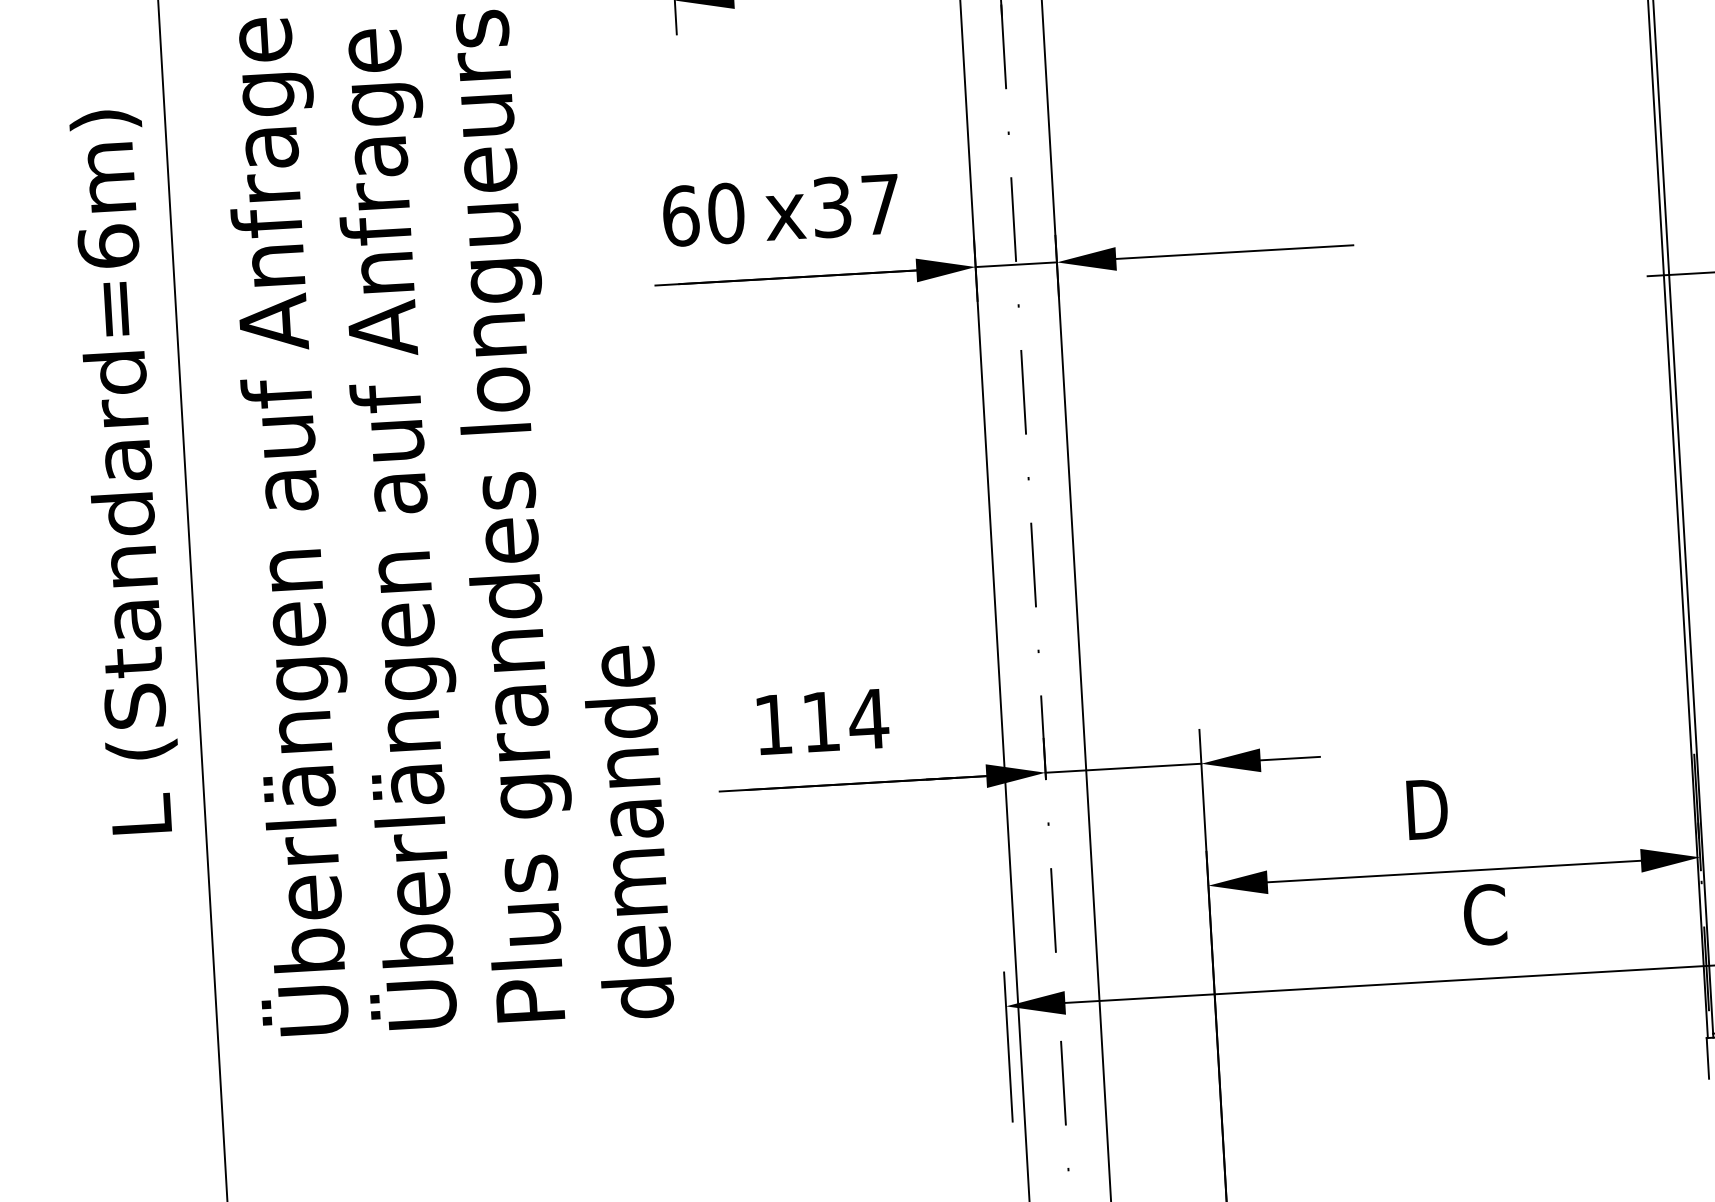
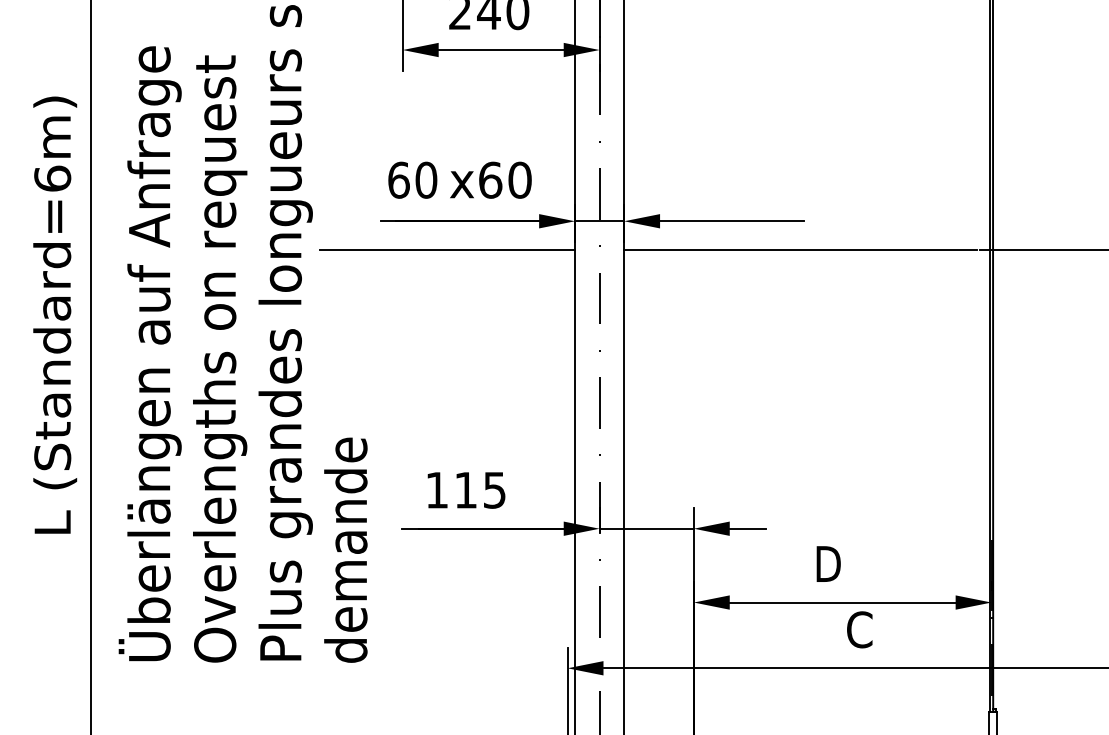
text: (856, 204) -> (505, 179), x37 -> x60
line: (1351, 293) -> (800, 250), added
line: (766, 327) -> (446, 250), added
text: (394, 528) -> (215, 358), Überlängen auf Anfrage -> Overlengths on request
text: (868, 719) -> (494, 490), 114 -> 115

